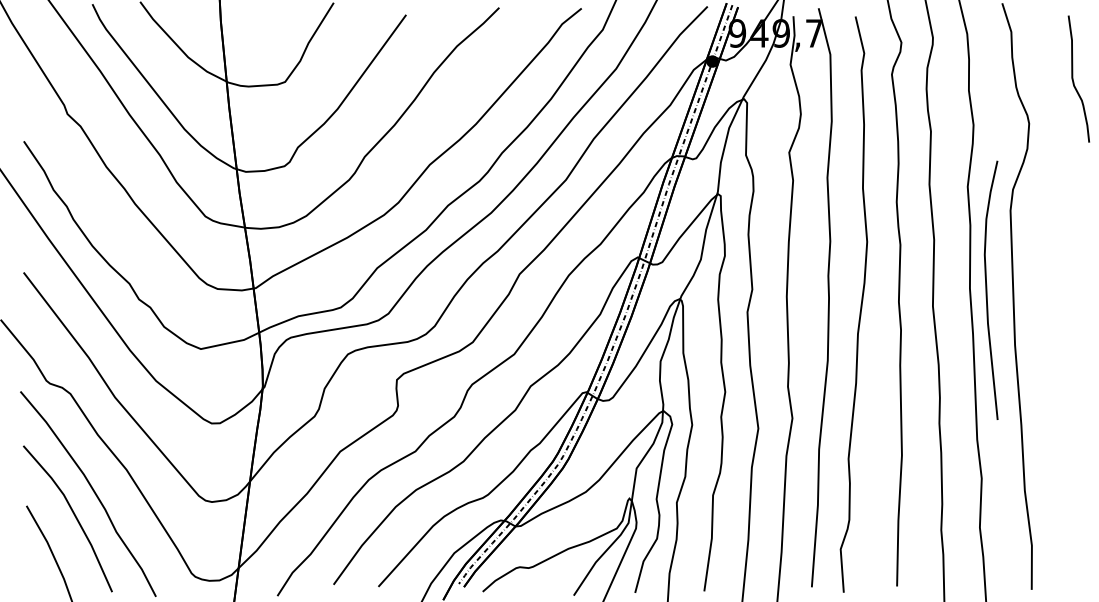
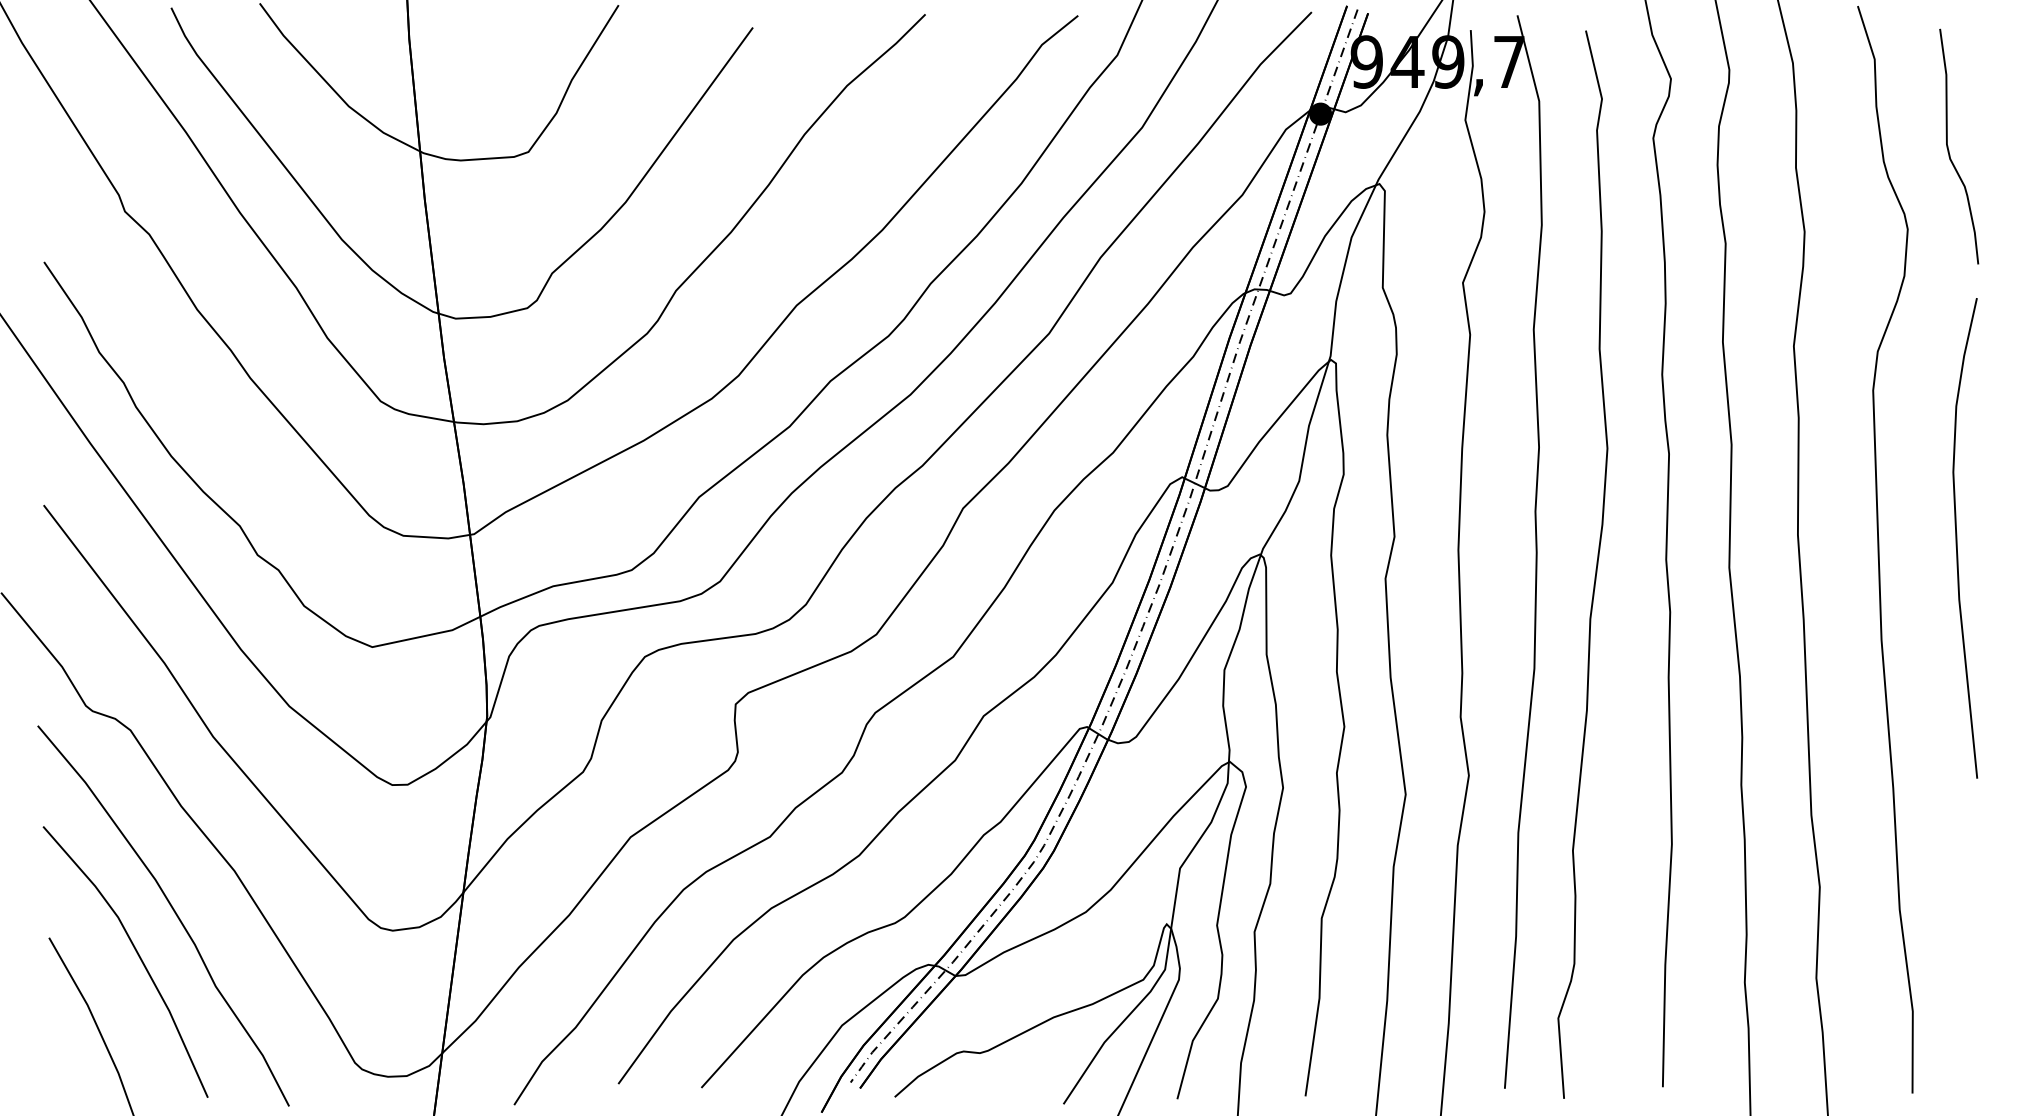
curve: (1073, 78) -> (1949, 145), moved
curve: (987, 289) -> (1958, 536), moved

